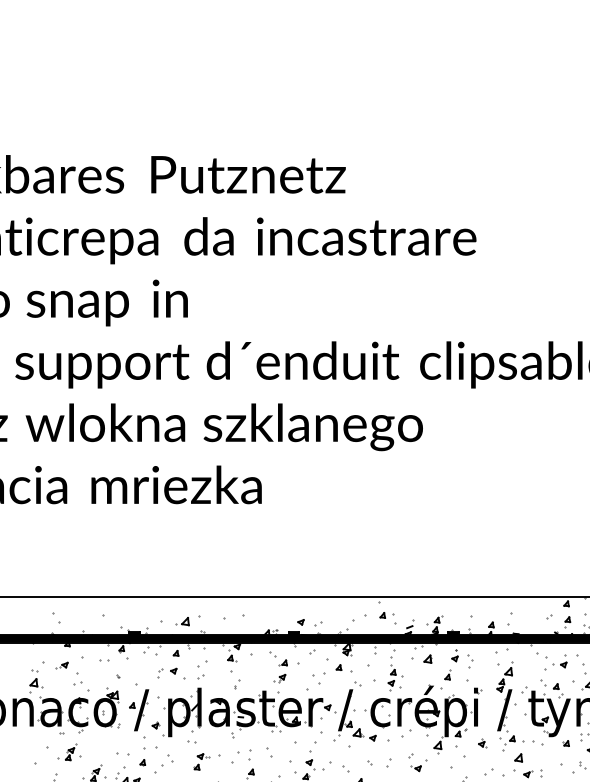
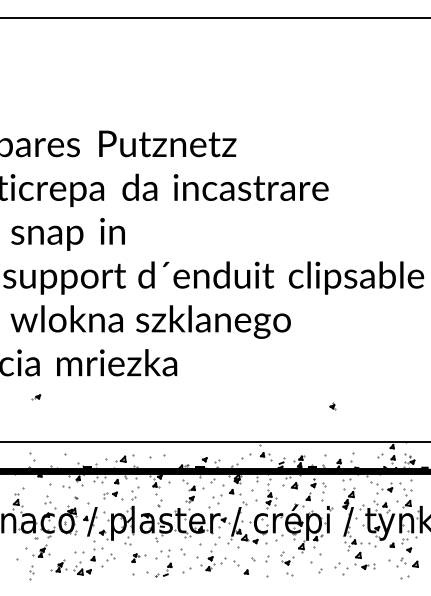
part: (62, 665) -> (36, 397), moved
part: (481, 743) -> (332, 406), moved
part: (207, 760) -> (138, 557), size x0.7

